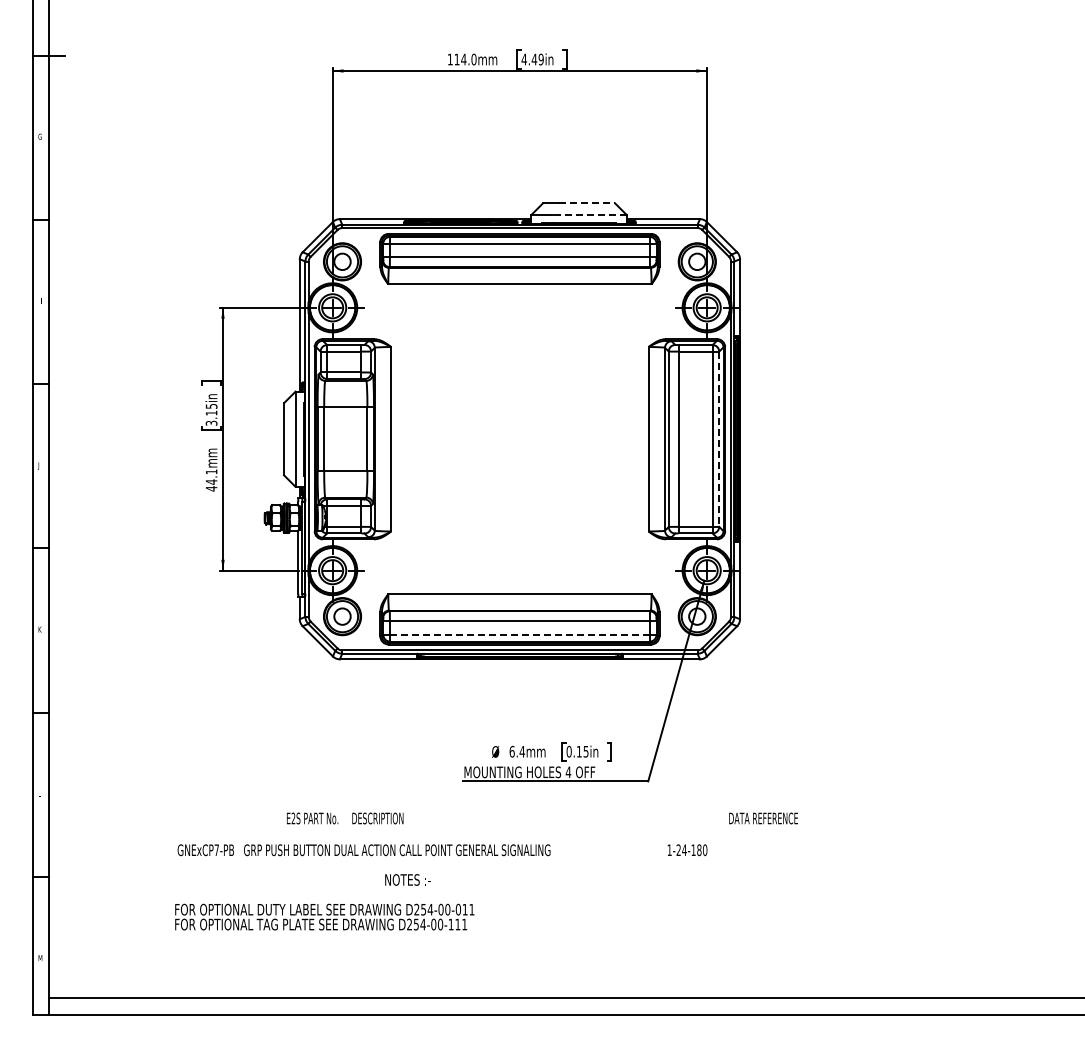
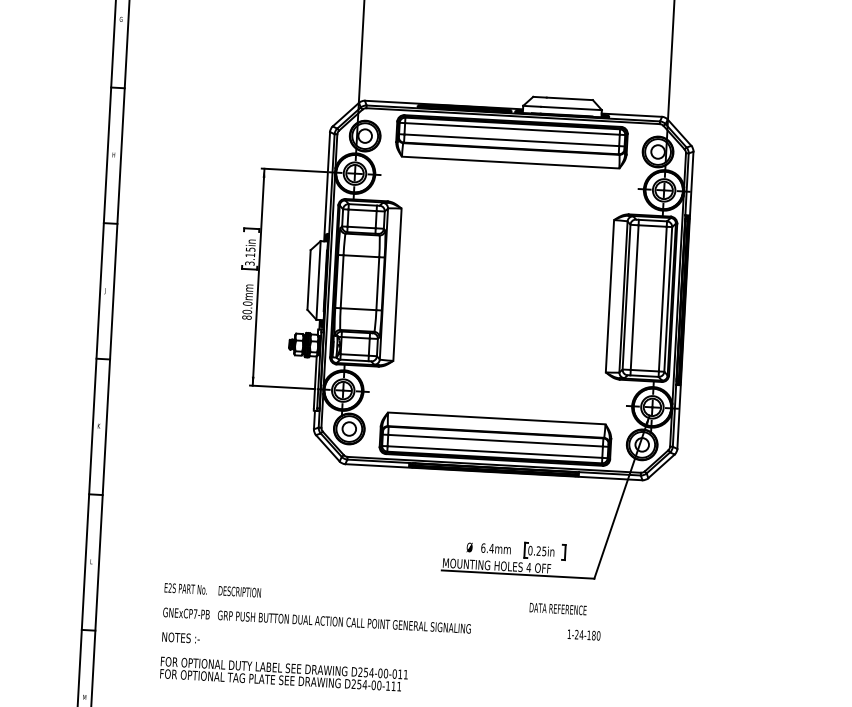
line: (587, 203) -> (570, 98), dashed -> solid
line: (589, 214) -> (571, 108), dashed -> solid
line: (719, 439) -> (668, 299), dashed -> solid
text: (211, 480) -> (247, 310), 44.1mm -> 80.0mm
line: (520, 634) -> (495, 451), dashed -> solid
text: (578, 751) -> (538, 550), 0.15in -> 0.25in
text: (542, 818) -> (375, 599), moved
text: (442, 850) -> (381, 624), moved
text: (407, 879) -> (180, 637), moved
text: (324, 916) -> (283, 673), moved

